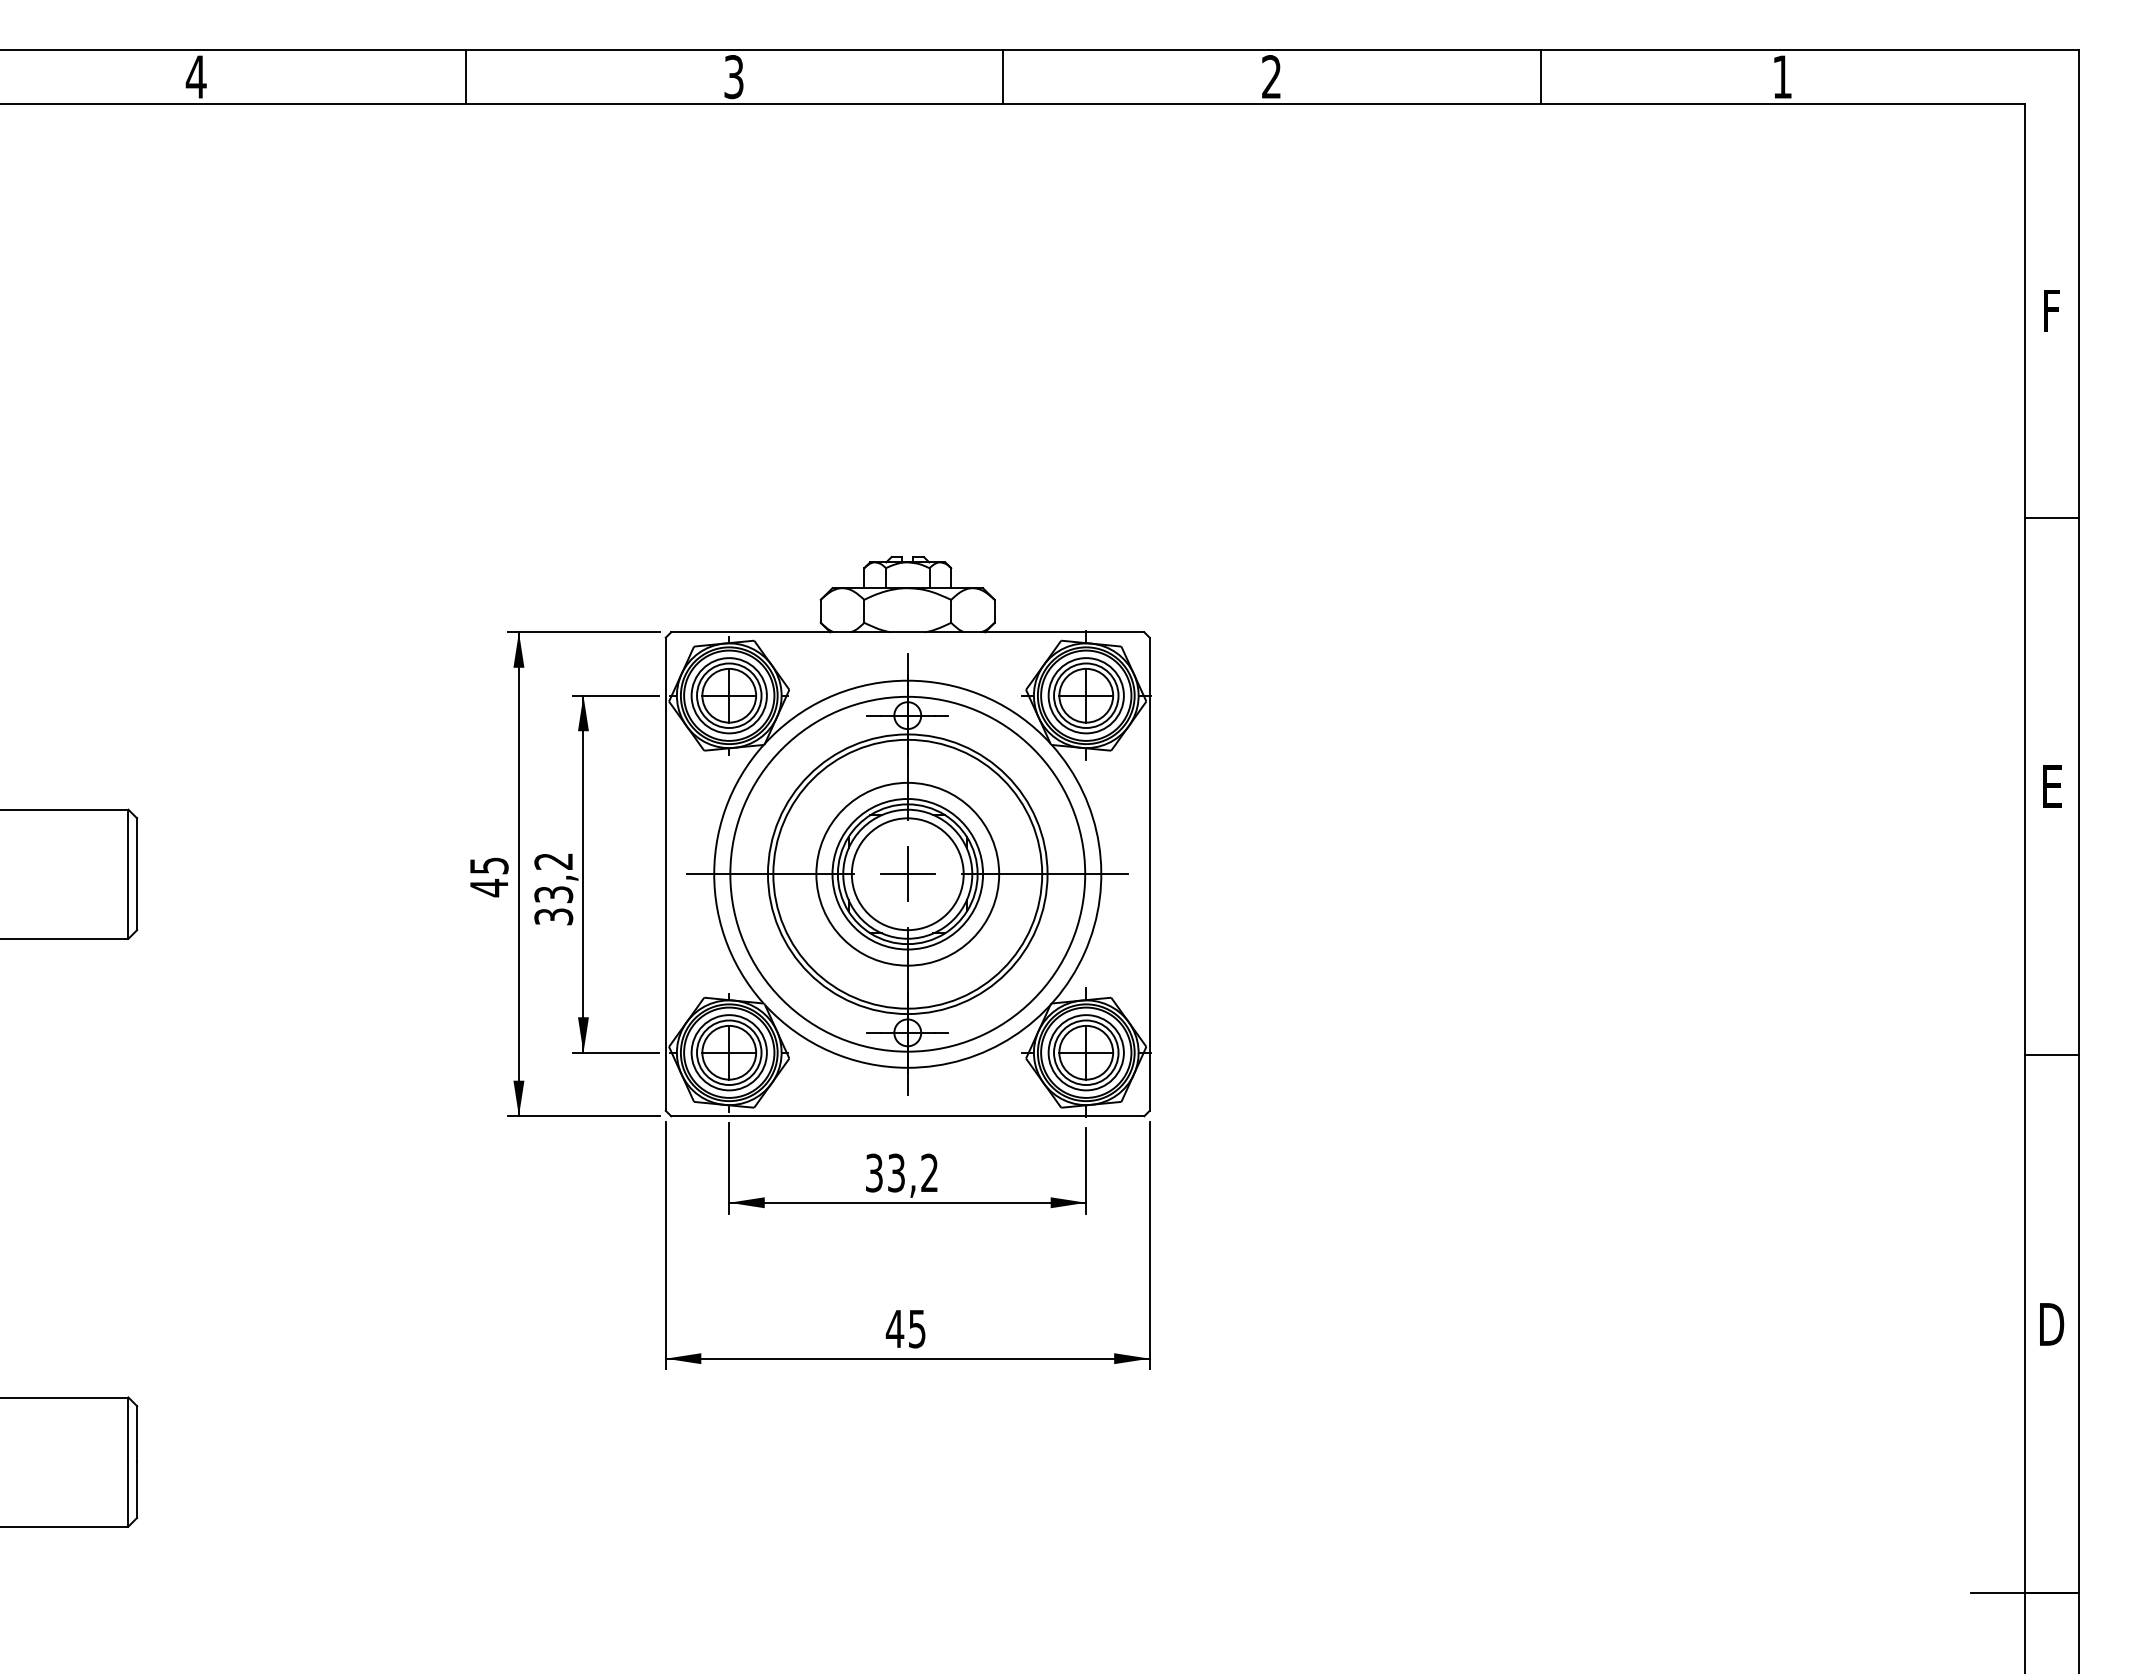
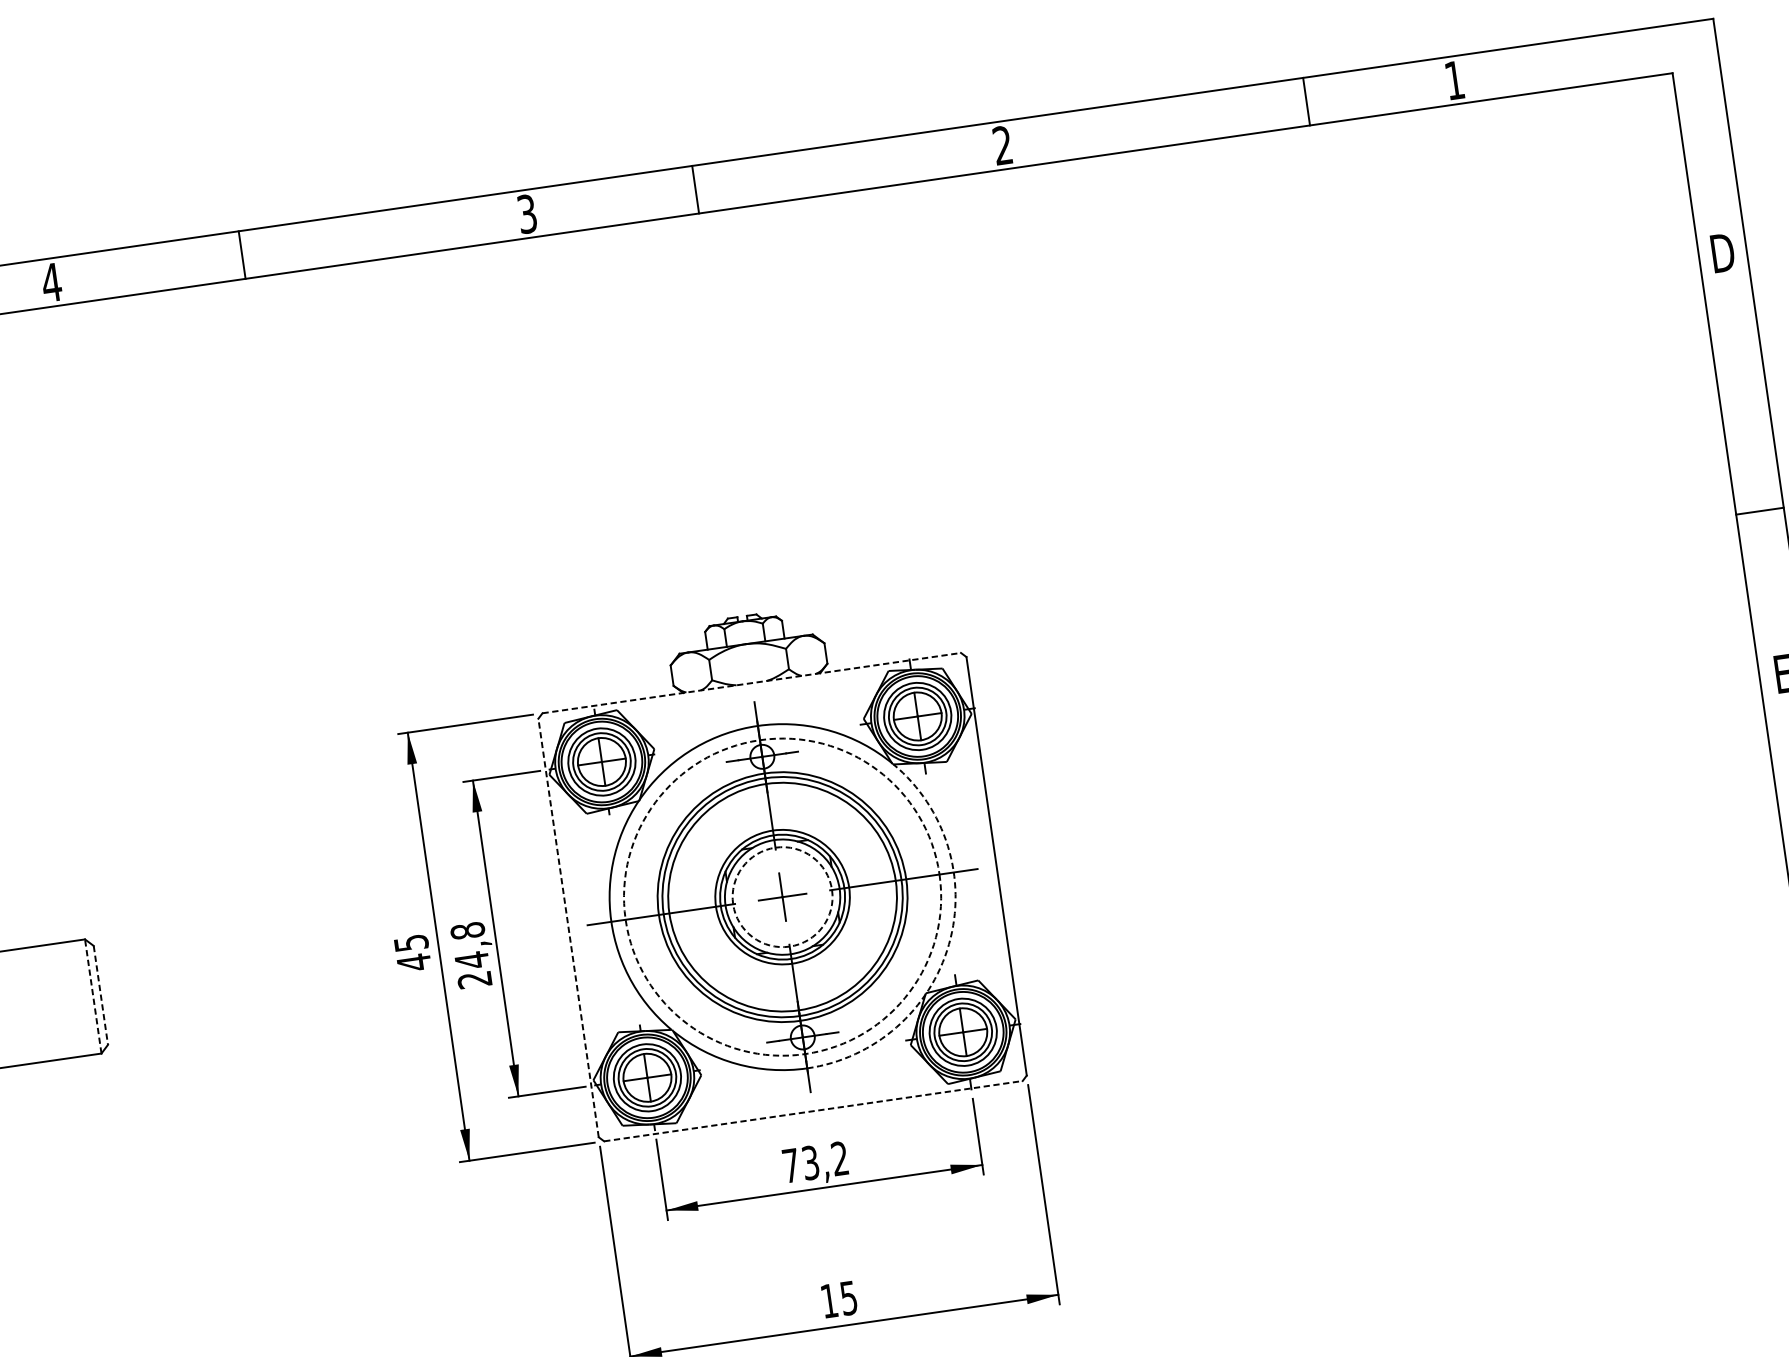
line: (465, 76) -> (241, 254), moved
line: (1003, 76) -> (695, 189), moved
line: (1541, 76) -> (1306, 101), moved
text: (2052, 310) -> (1723, 252), F -> D
line: (2051, 517) -> (1759, 510), moved
line: (907, 632) -> (751, 683), solid -> dashed
circle: (907, 873) -> (782, 896), size x1.4
circle: (907, 873) -> (782, 896), solid -> dashed
line: (128, 874) -> (93, 996), solid -> dashed
line: (137, 874) -> (101, 995), solid -> dashed
line: (665, 874) -> (568, 928), solid -> dashed
circle: (907, 874) -> (782, 897), solid -> dashed
text: (553, 888) -> (471, 954), 33,2 -> 24,8
arc: (1084, 953) -> (949, 944), solid -> dashed
line: (907, 1116) -> (813, 1111), solid -> dashed
text: (874, 1172) -> (791, 1165), 33,2 -> 73,2
text: (894, 1328) -> (828, 1300), 45 -> 15

